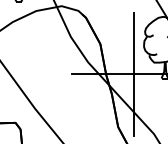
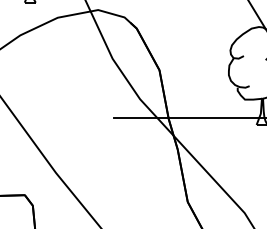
line: (133, 73) -> (212, 116), removed

